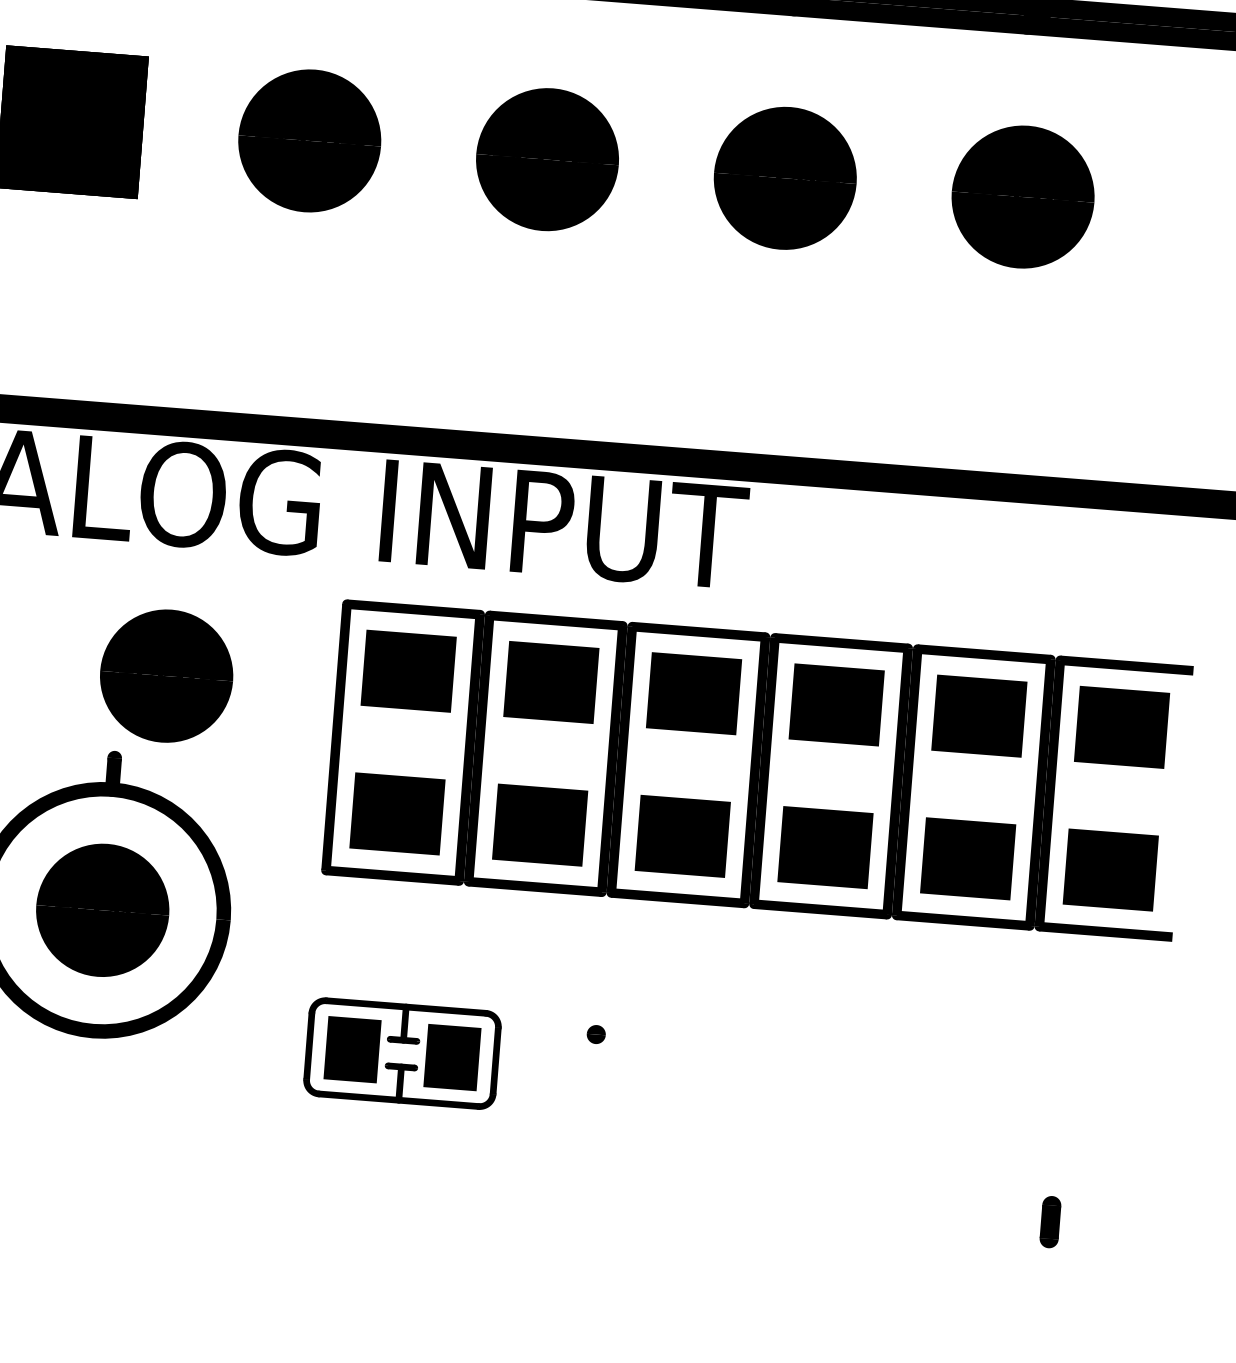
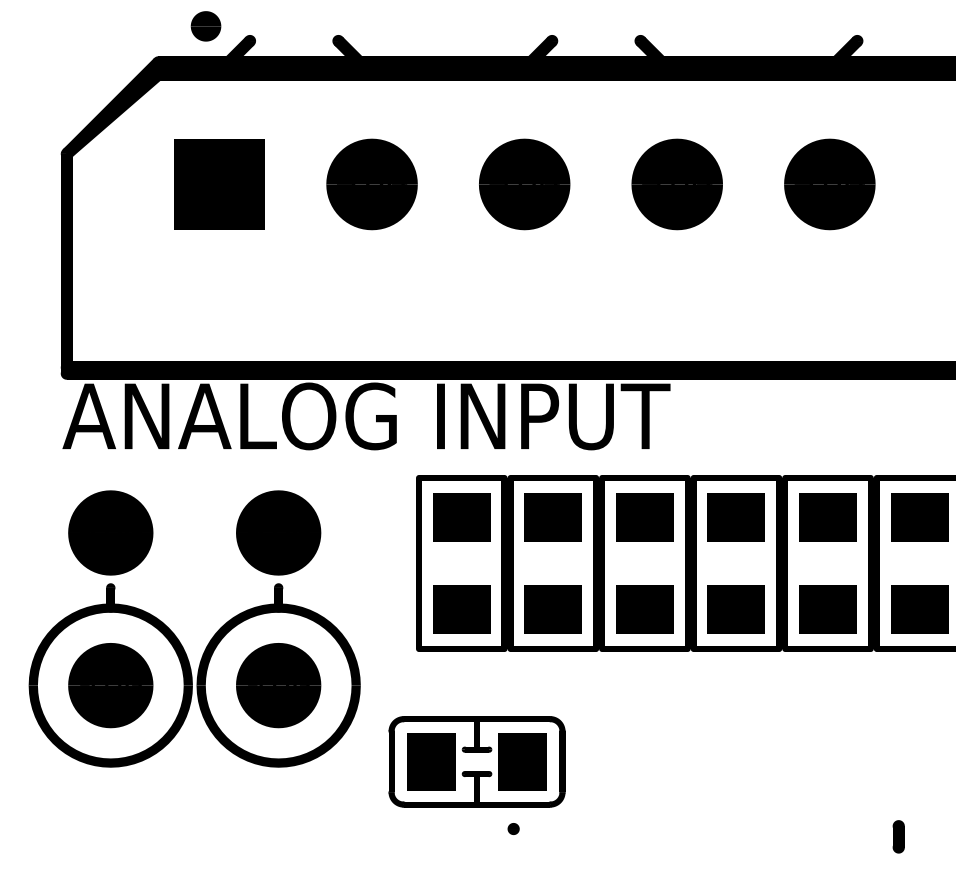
text: (166, 675) -> (278, 532), moved
part: (596, 1033) -> (513, 828), moved
part: (401, 1052) -> (476, 761), size x1.43

